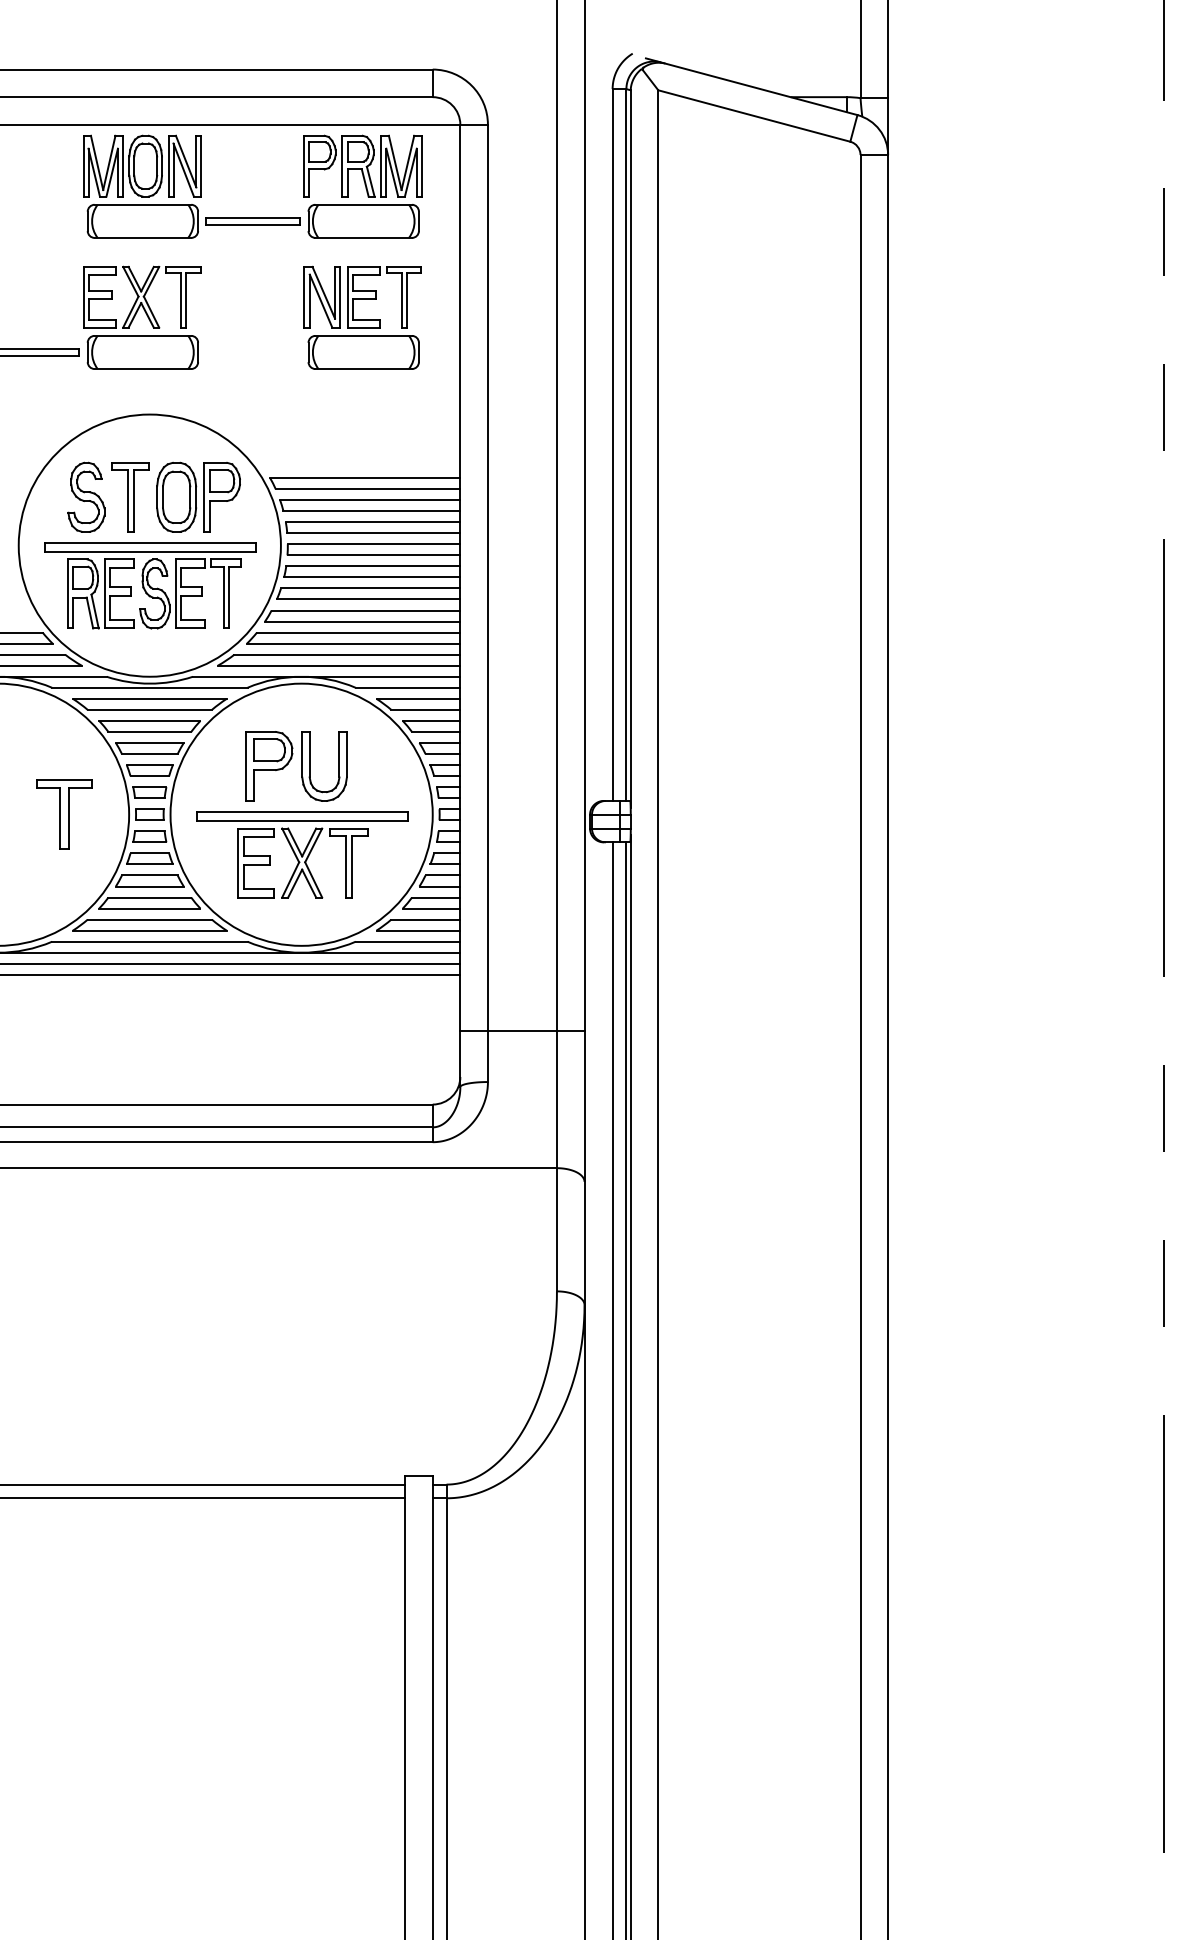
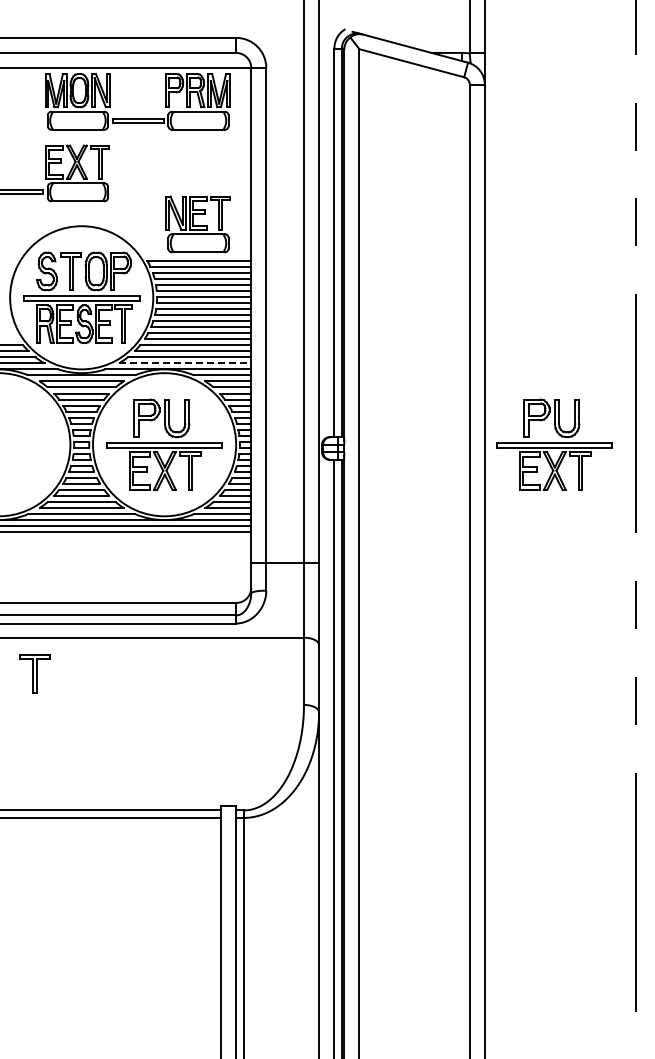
part: (361, 317) -> (197, 224), moved
line: (339, 665) -> (185, 363), solid -> dashed
part: (63, 814) -> (34, 673), moved
part: (1015, 814) -> (554, 444), added

